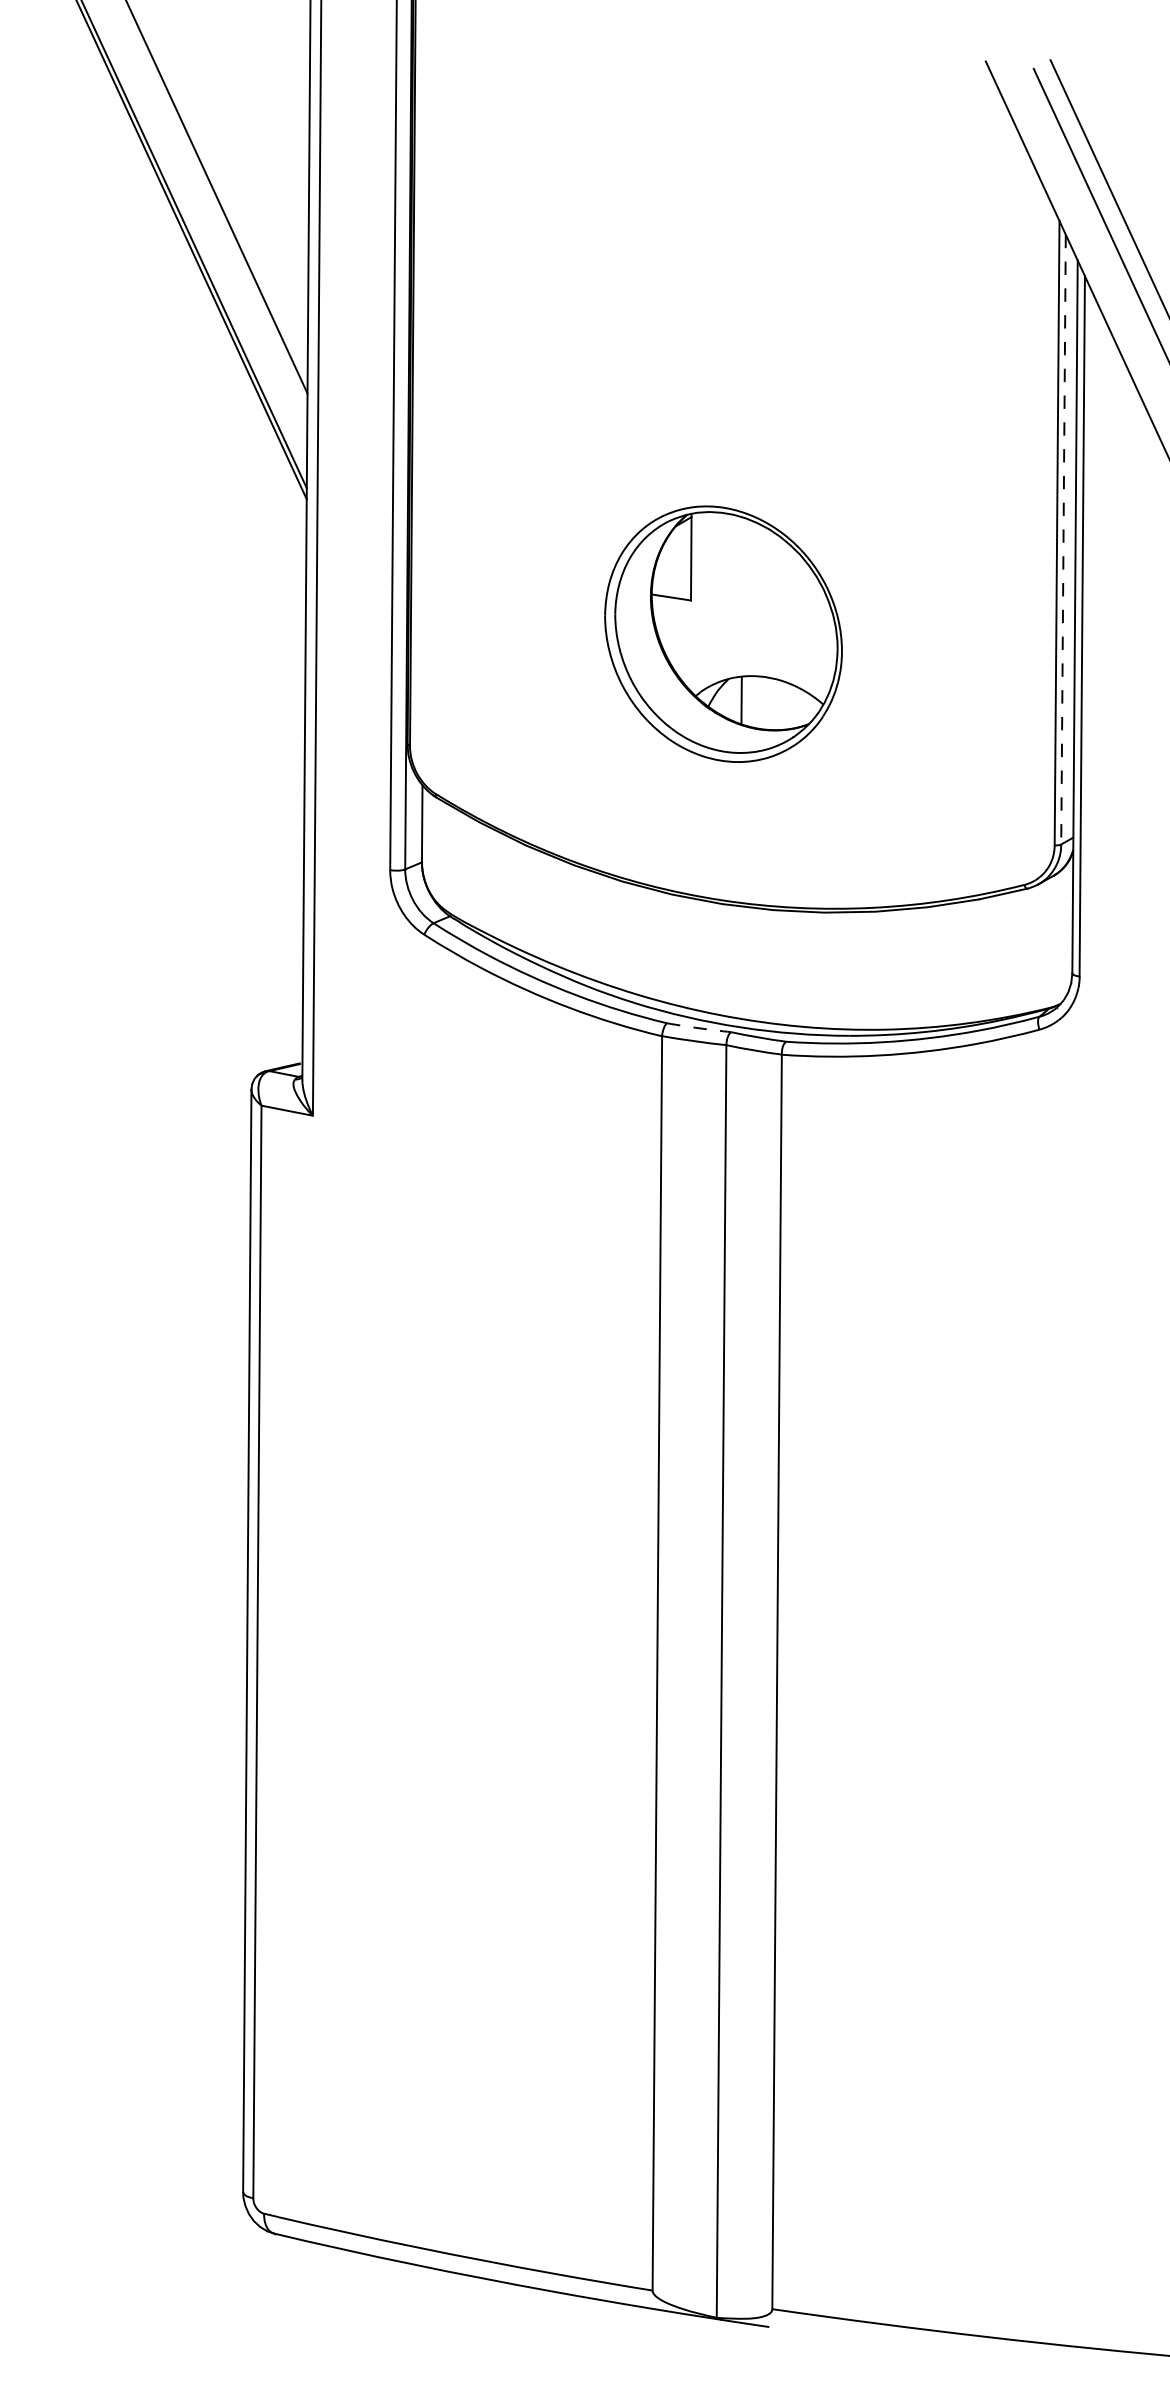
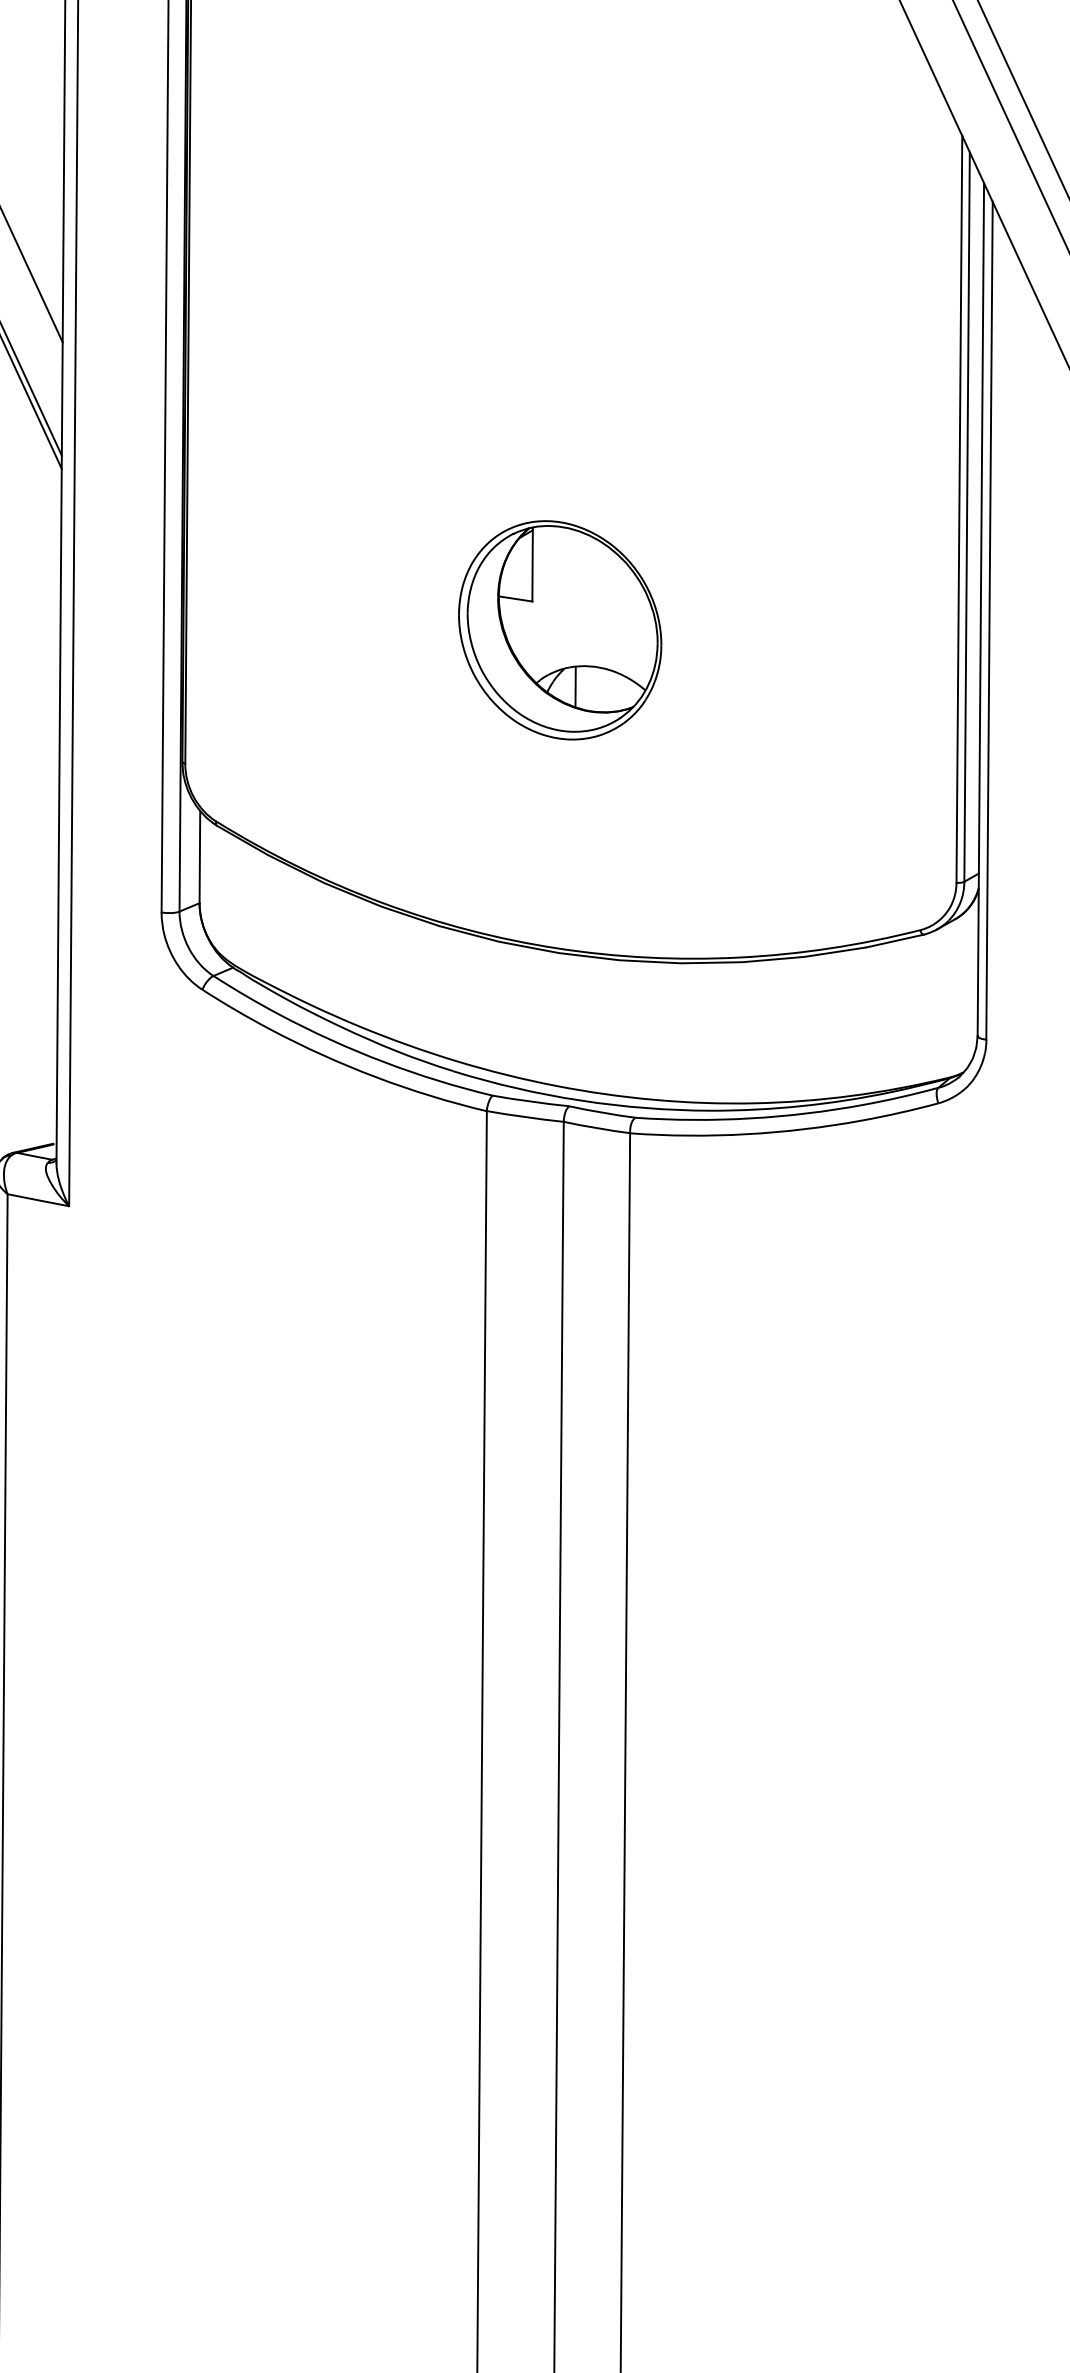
line: (1063, 539) -> (967, 516), dashed -> solid
part: (722, 634) -> (559, 630), size x0.71
arc: (699, 1028) -> (531, 1101), dashed -> solid

